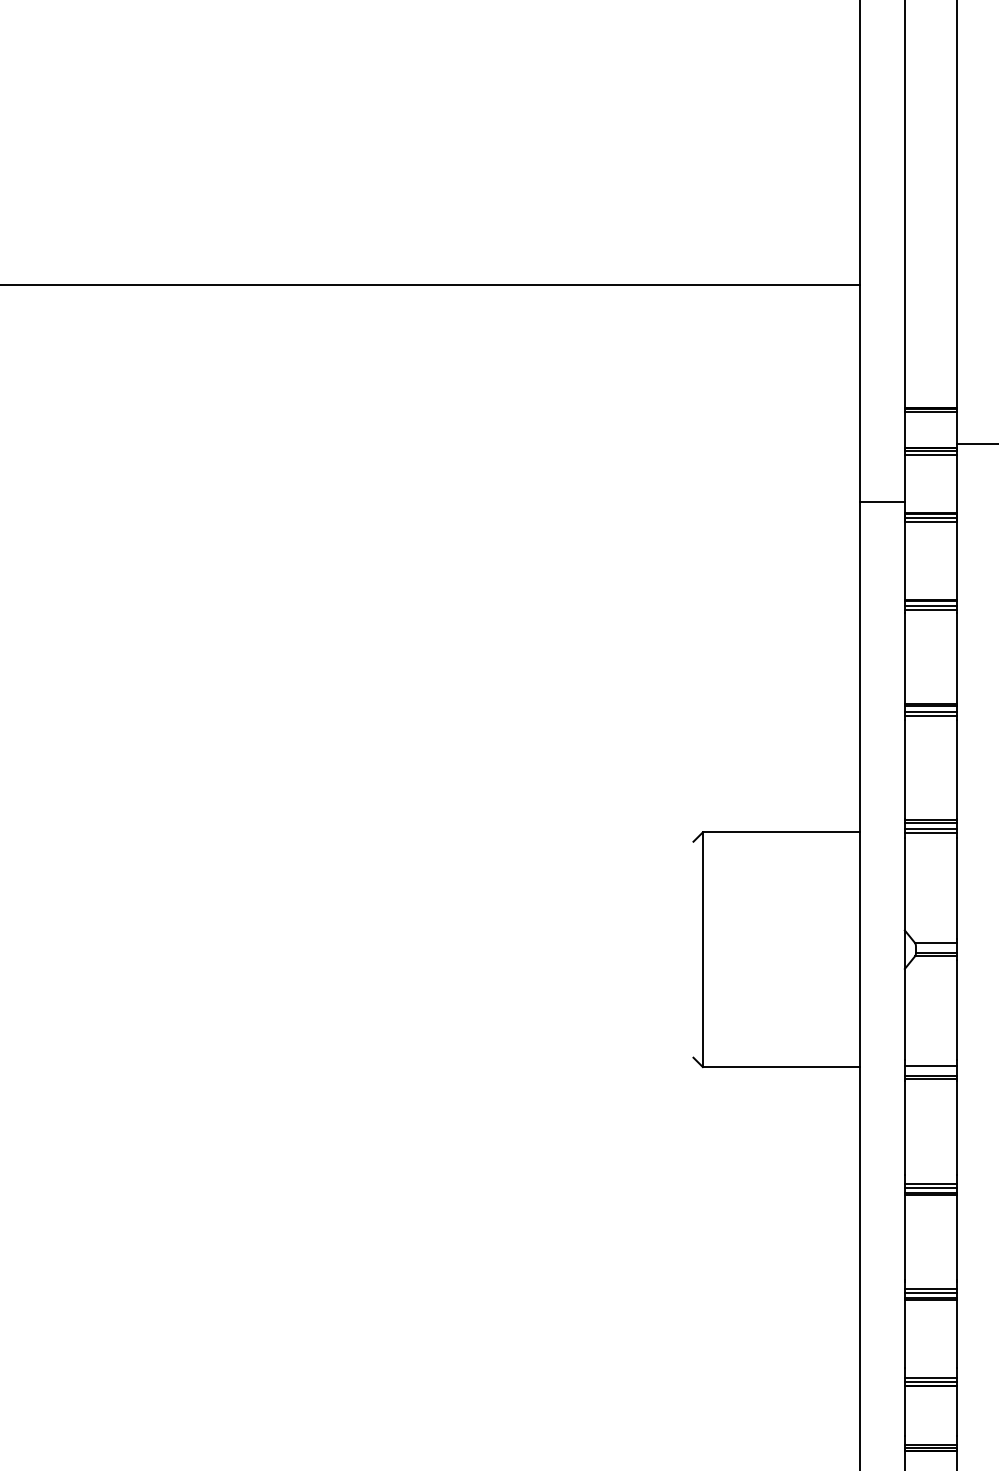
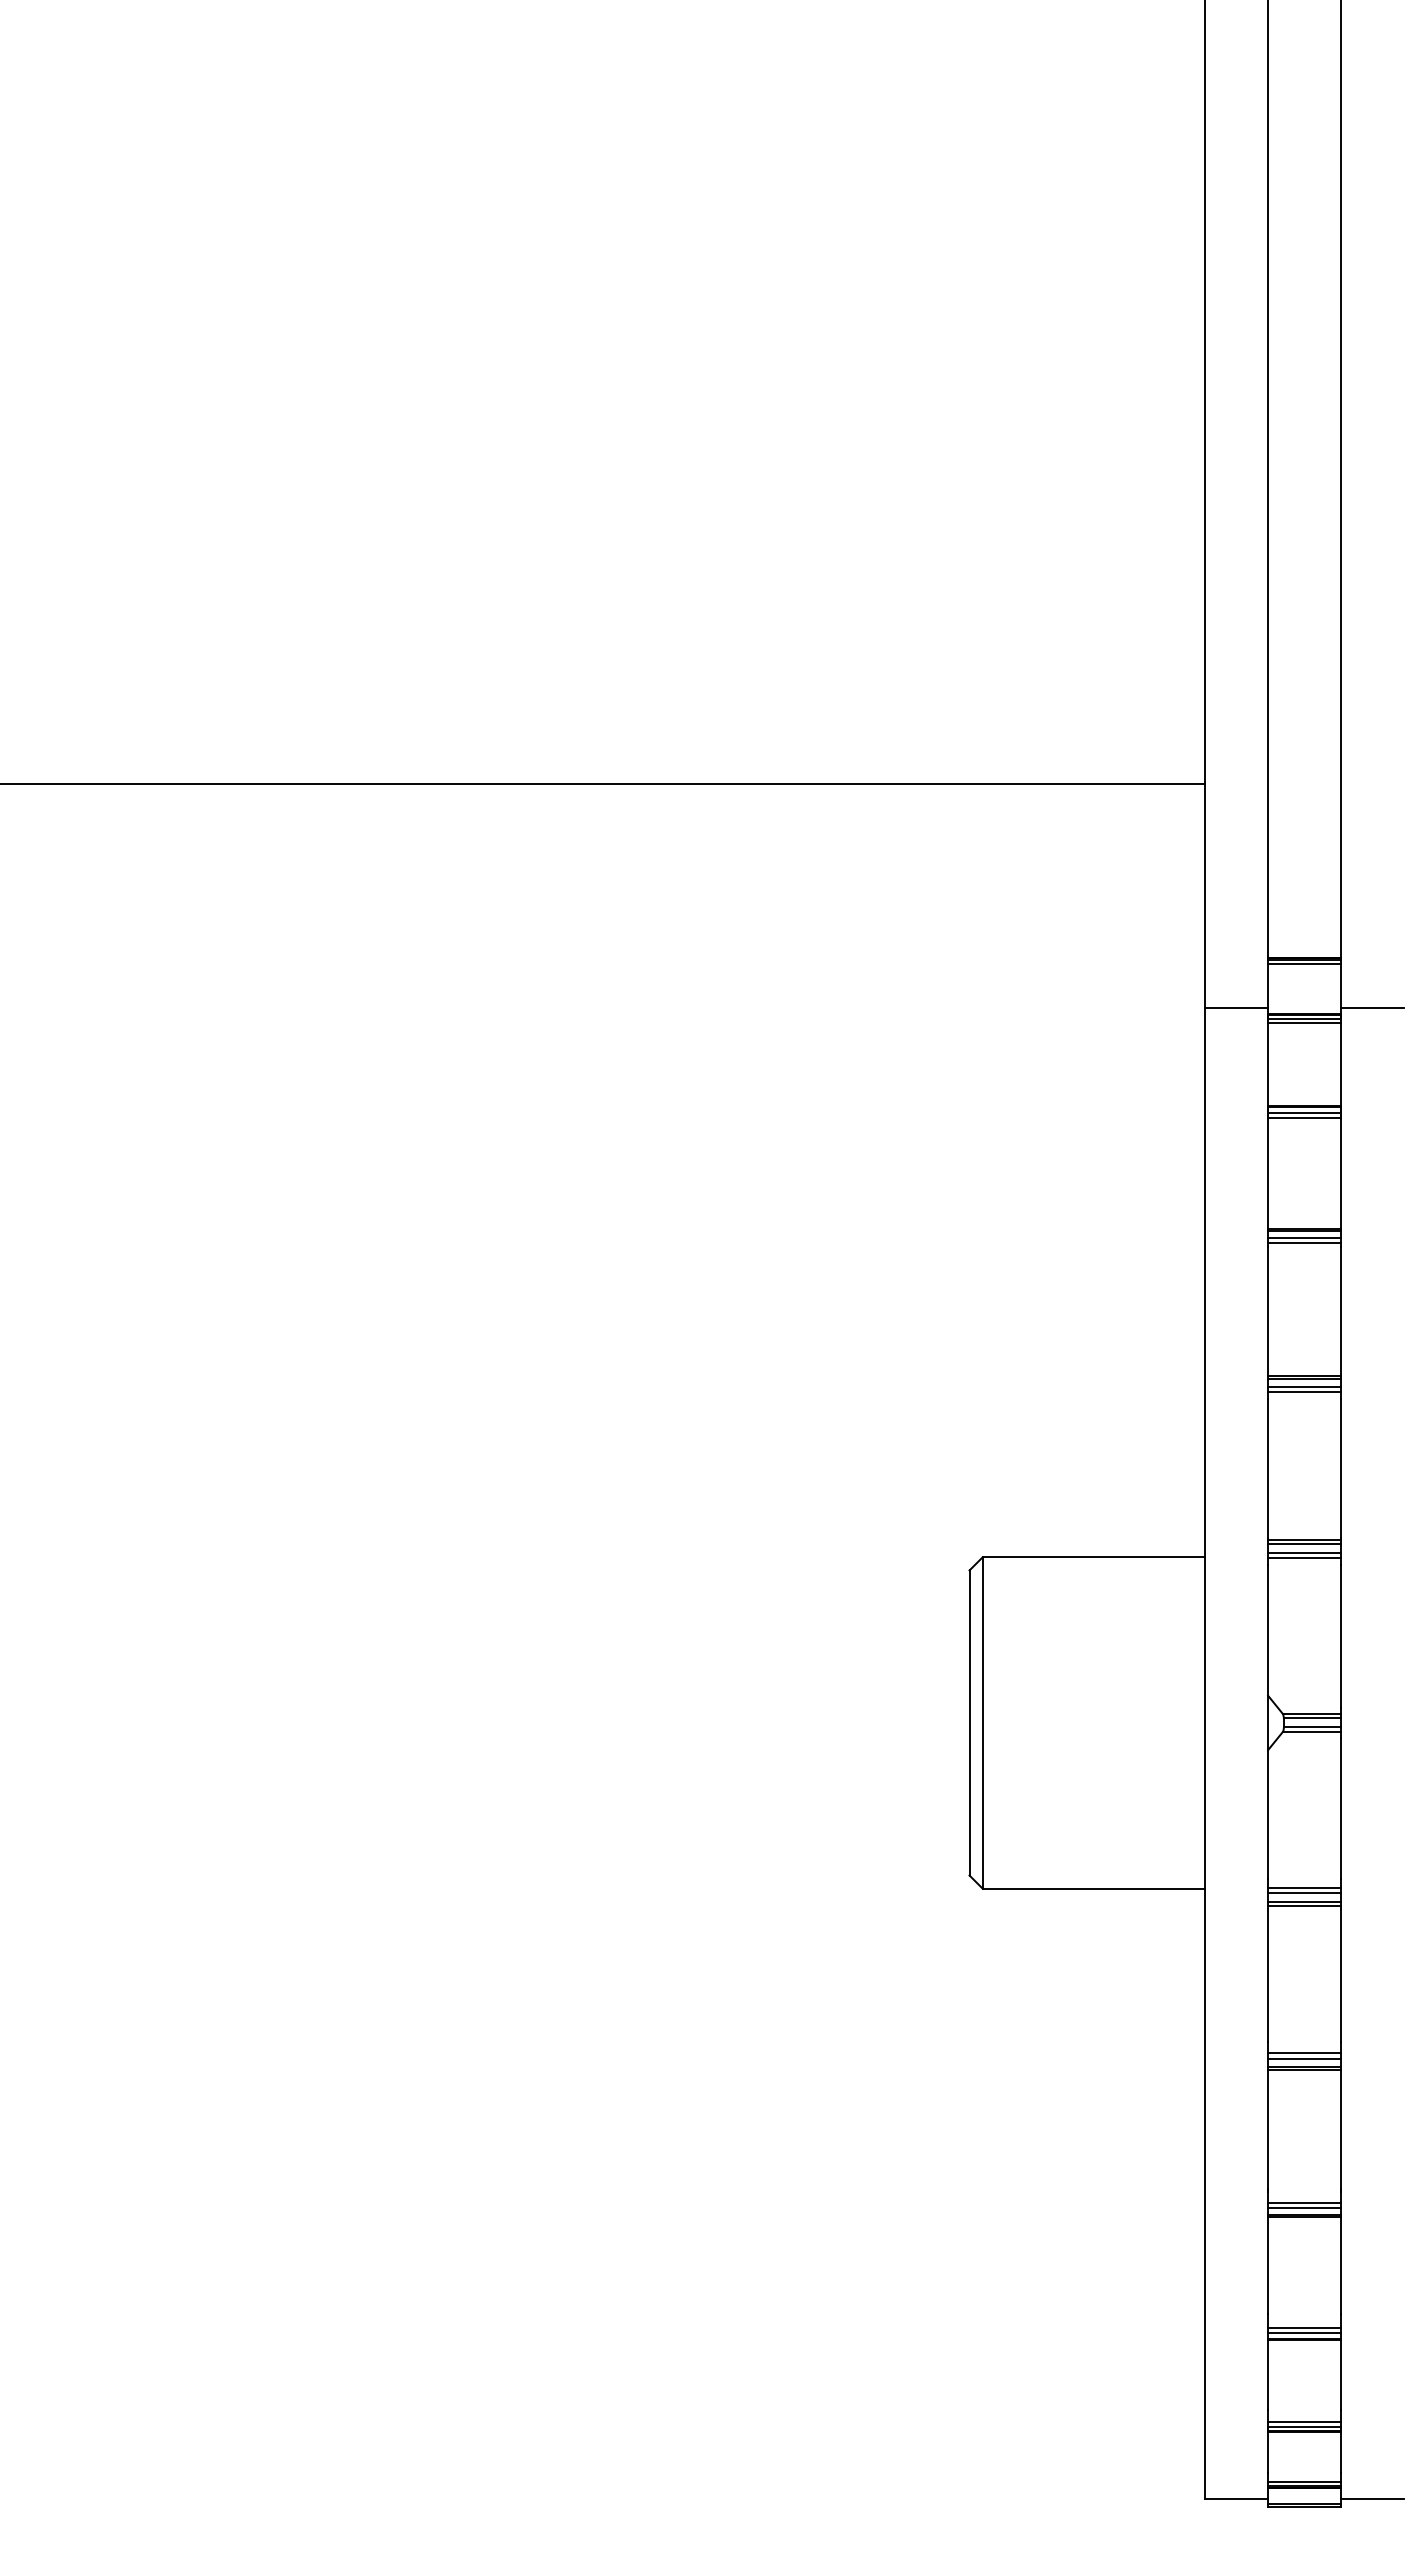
line: (882, 501) -> (1236, 1008), moved
line: (936, 946) -> (1312, 1718), added
line: (693, 949) -> (969, 1722), added
line: (930, 1070) -> (1304, 1893), added

